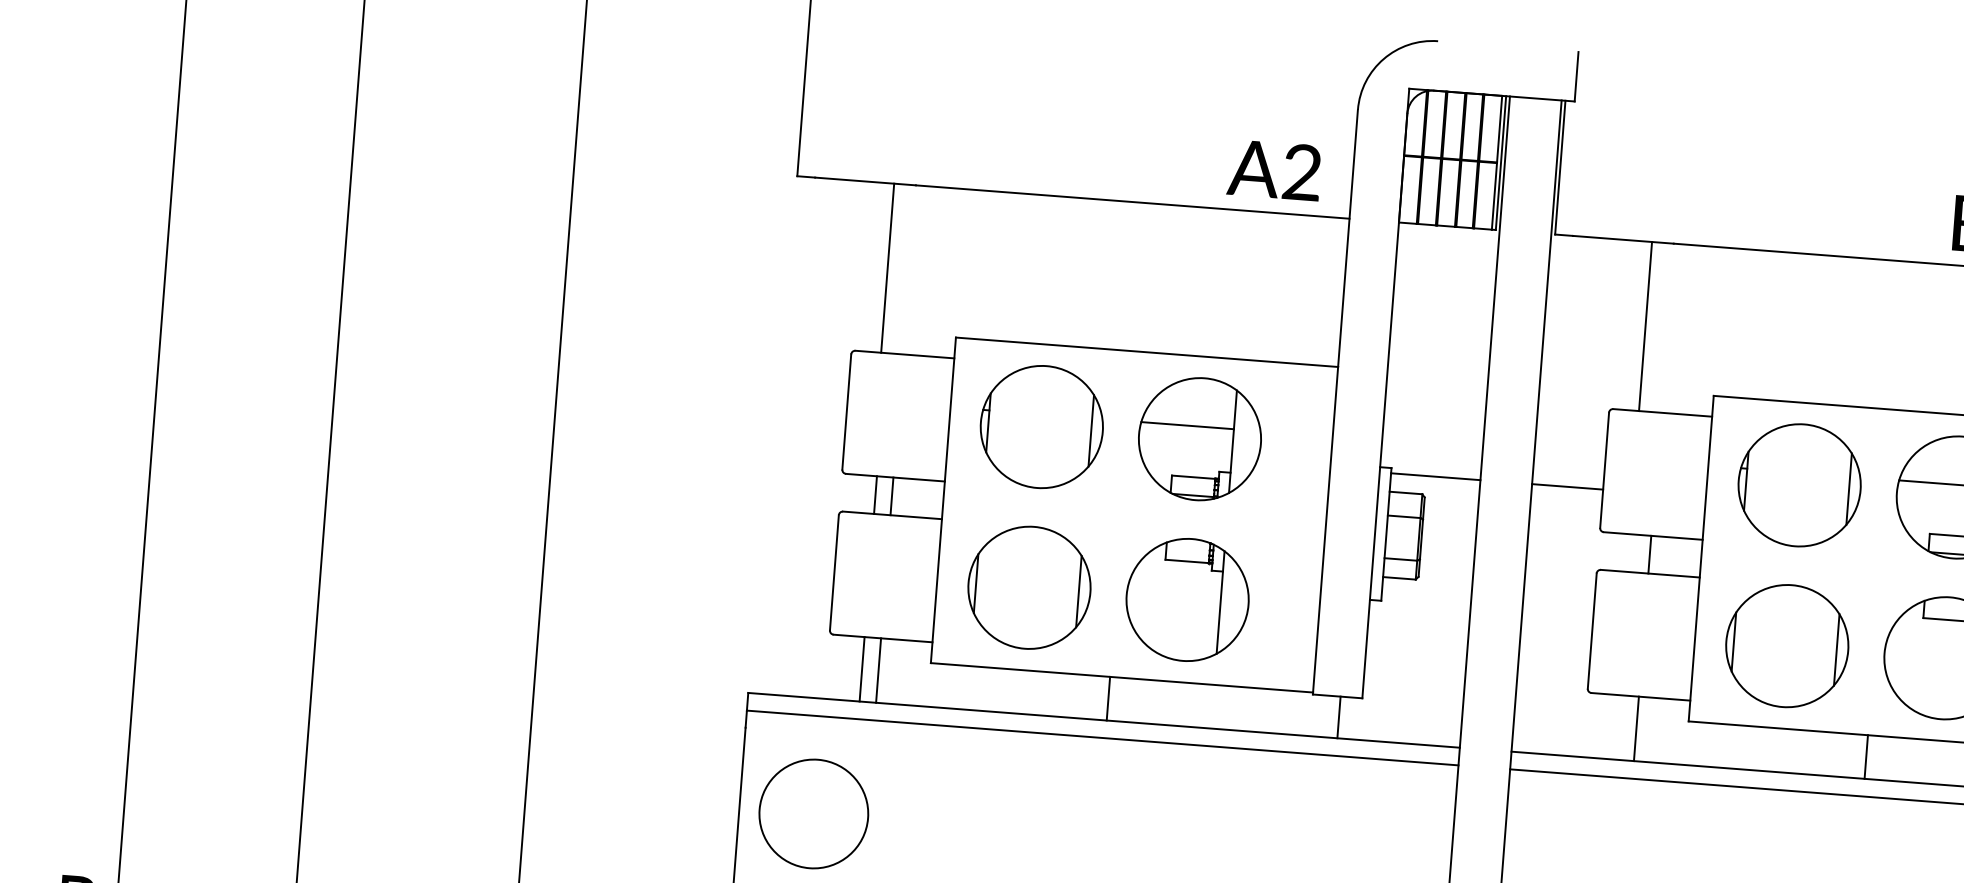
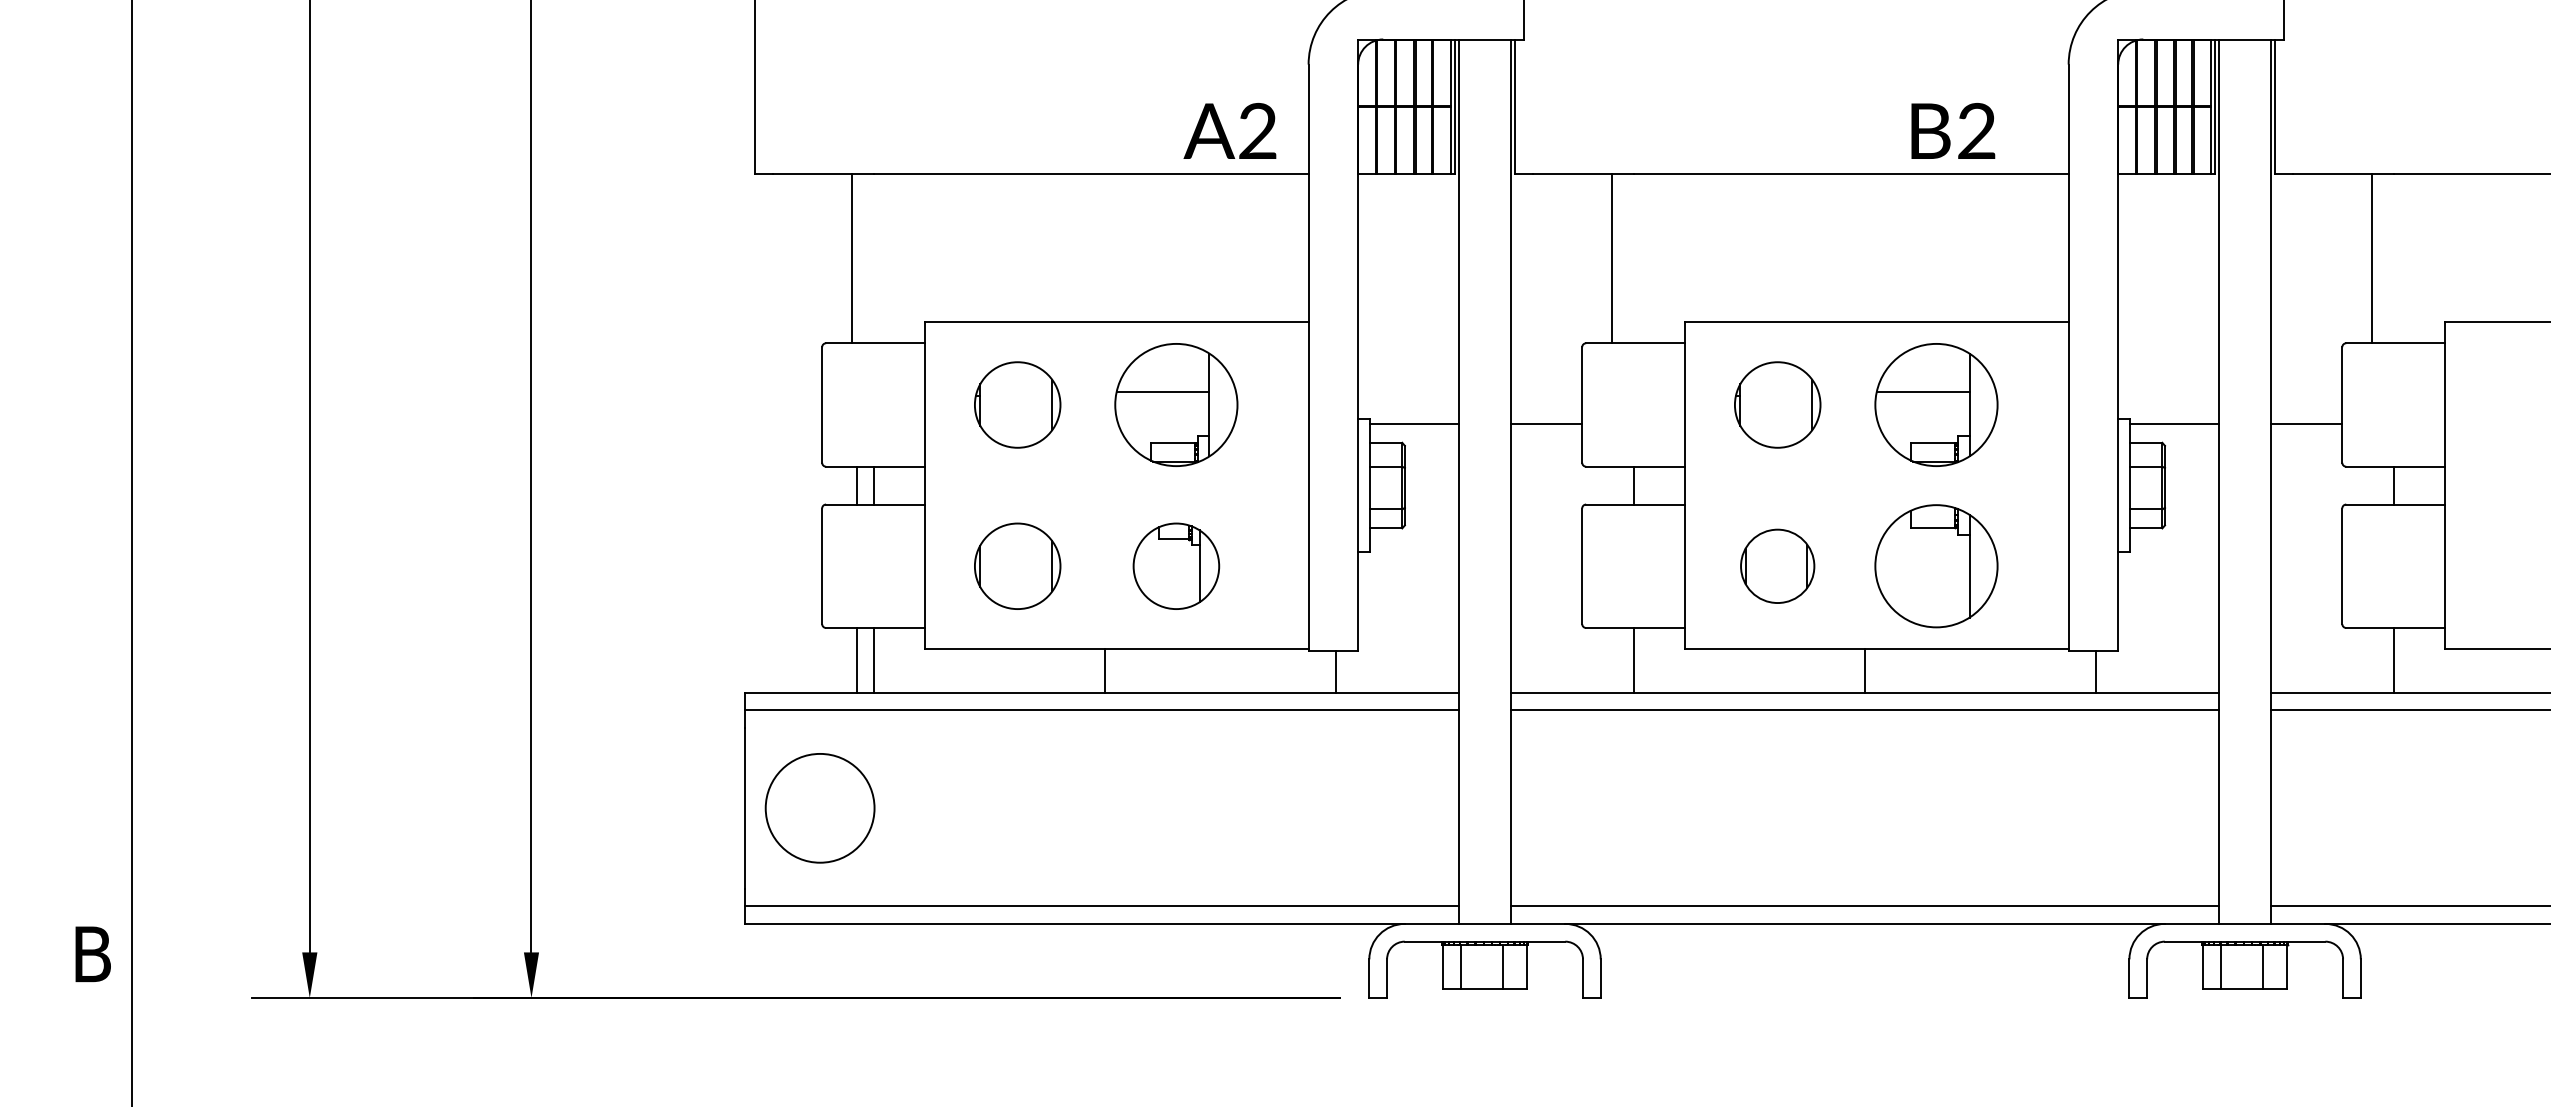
part: (1041, 426) -> (1017, 404), size x0.7
part: (1799, 484) -> (1777, 404), size x0.7
part: (1029, 588) -> (1017, 566), size x0.7
part: (1187, 600) -> (1176, 566), size x0.7
part: (1786, 646) -> (1777, 566), size x0.6

